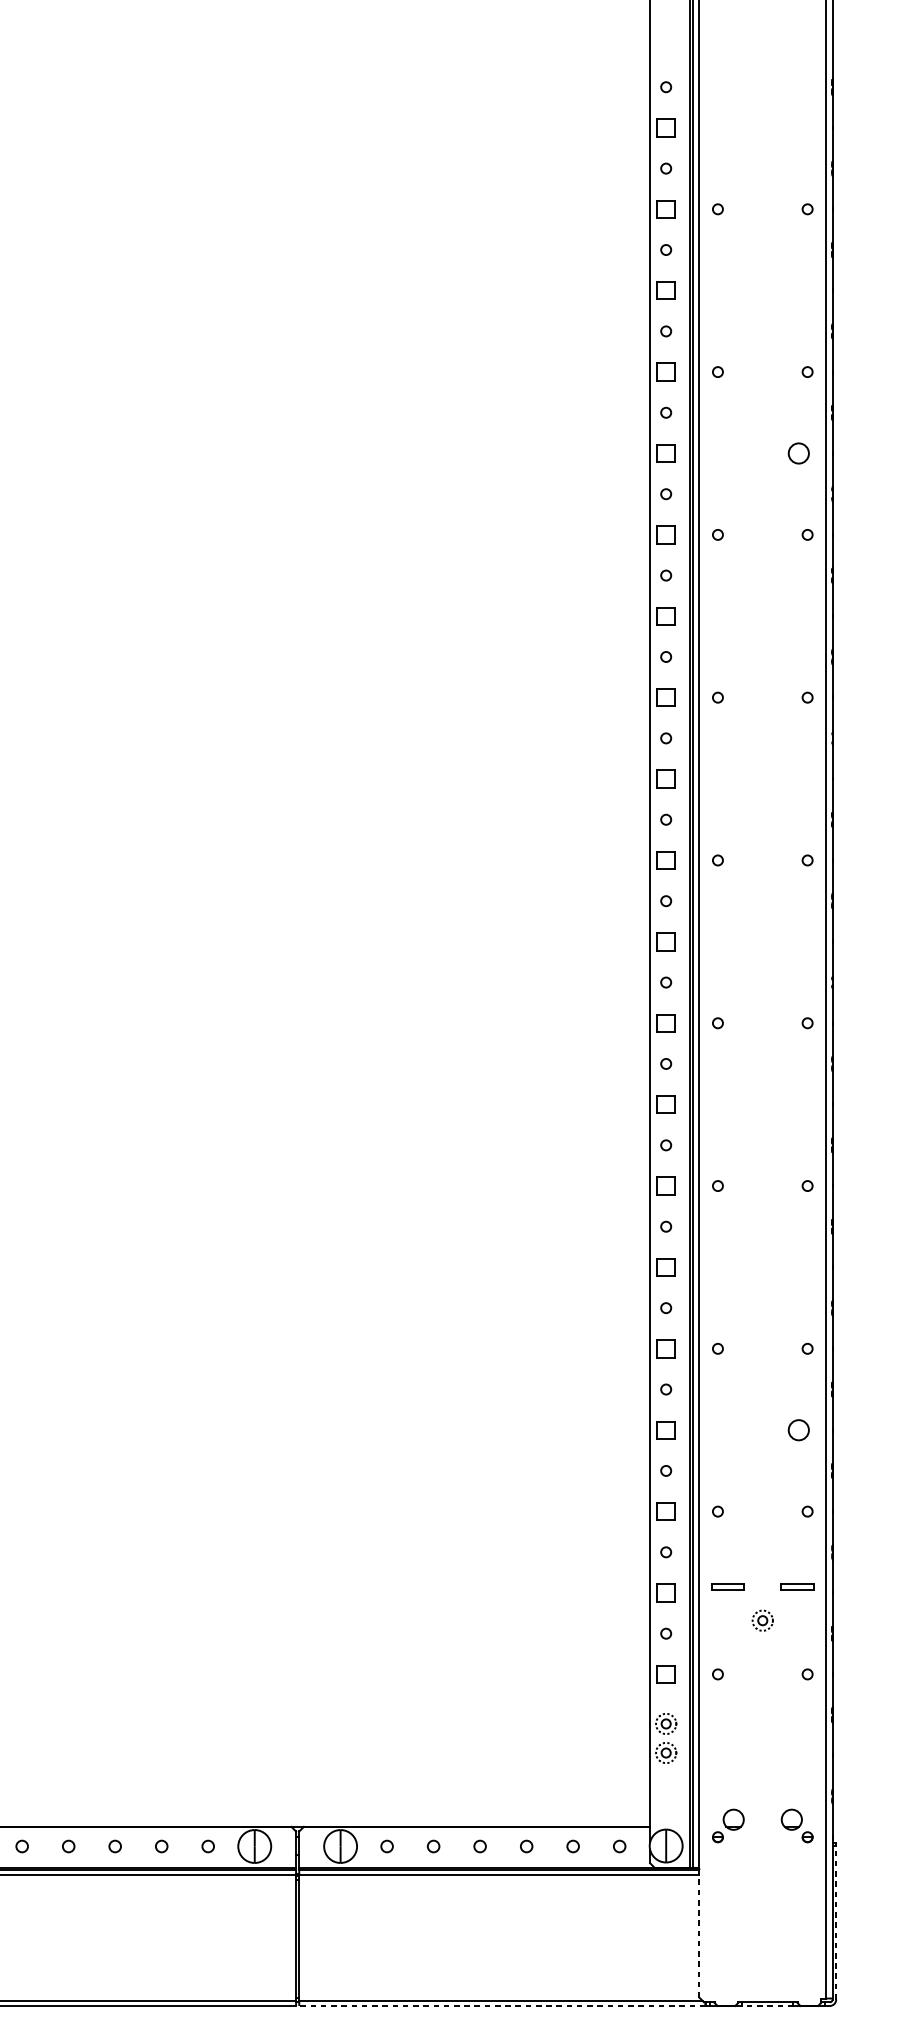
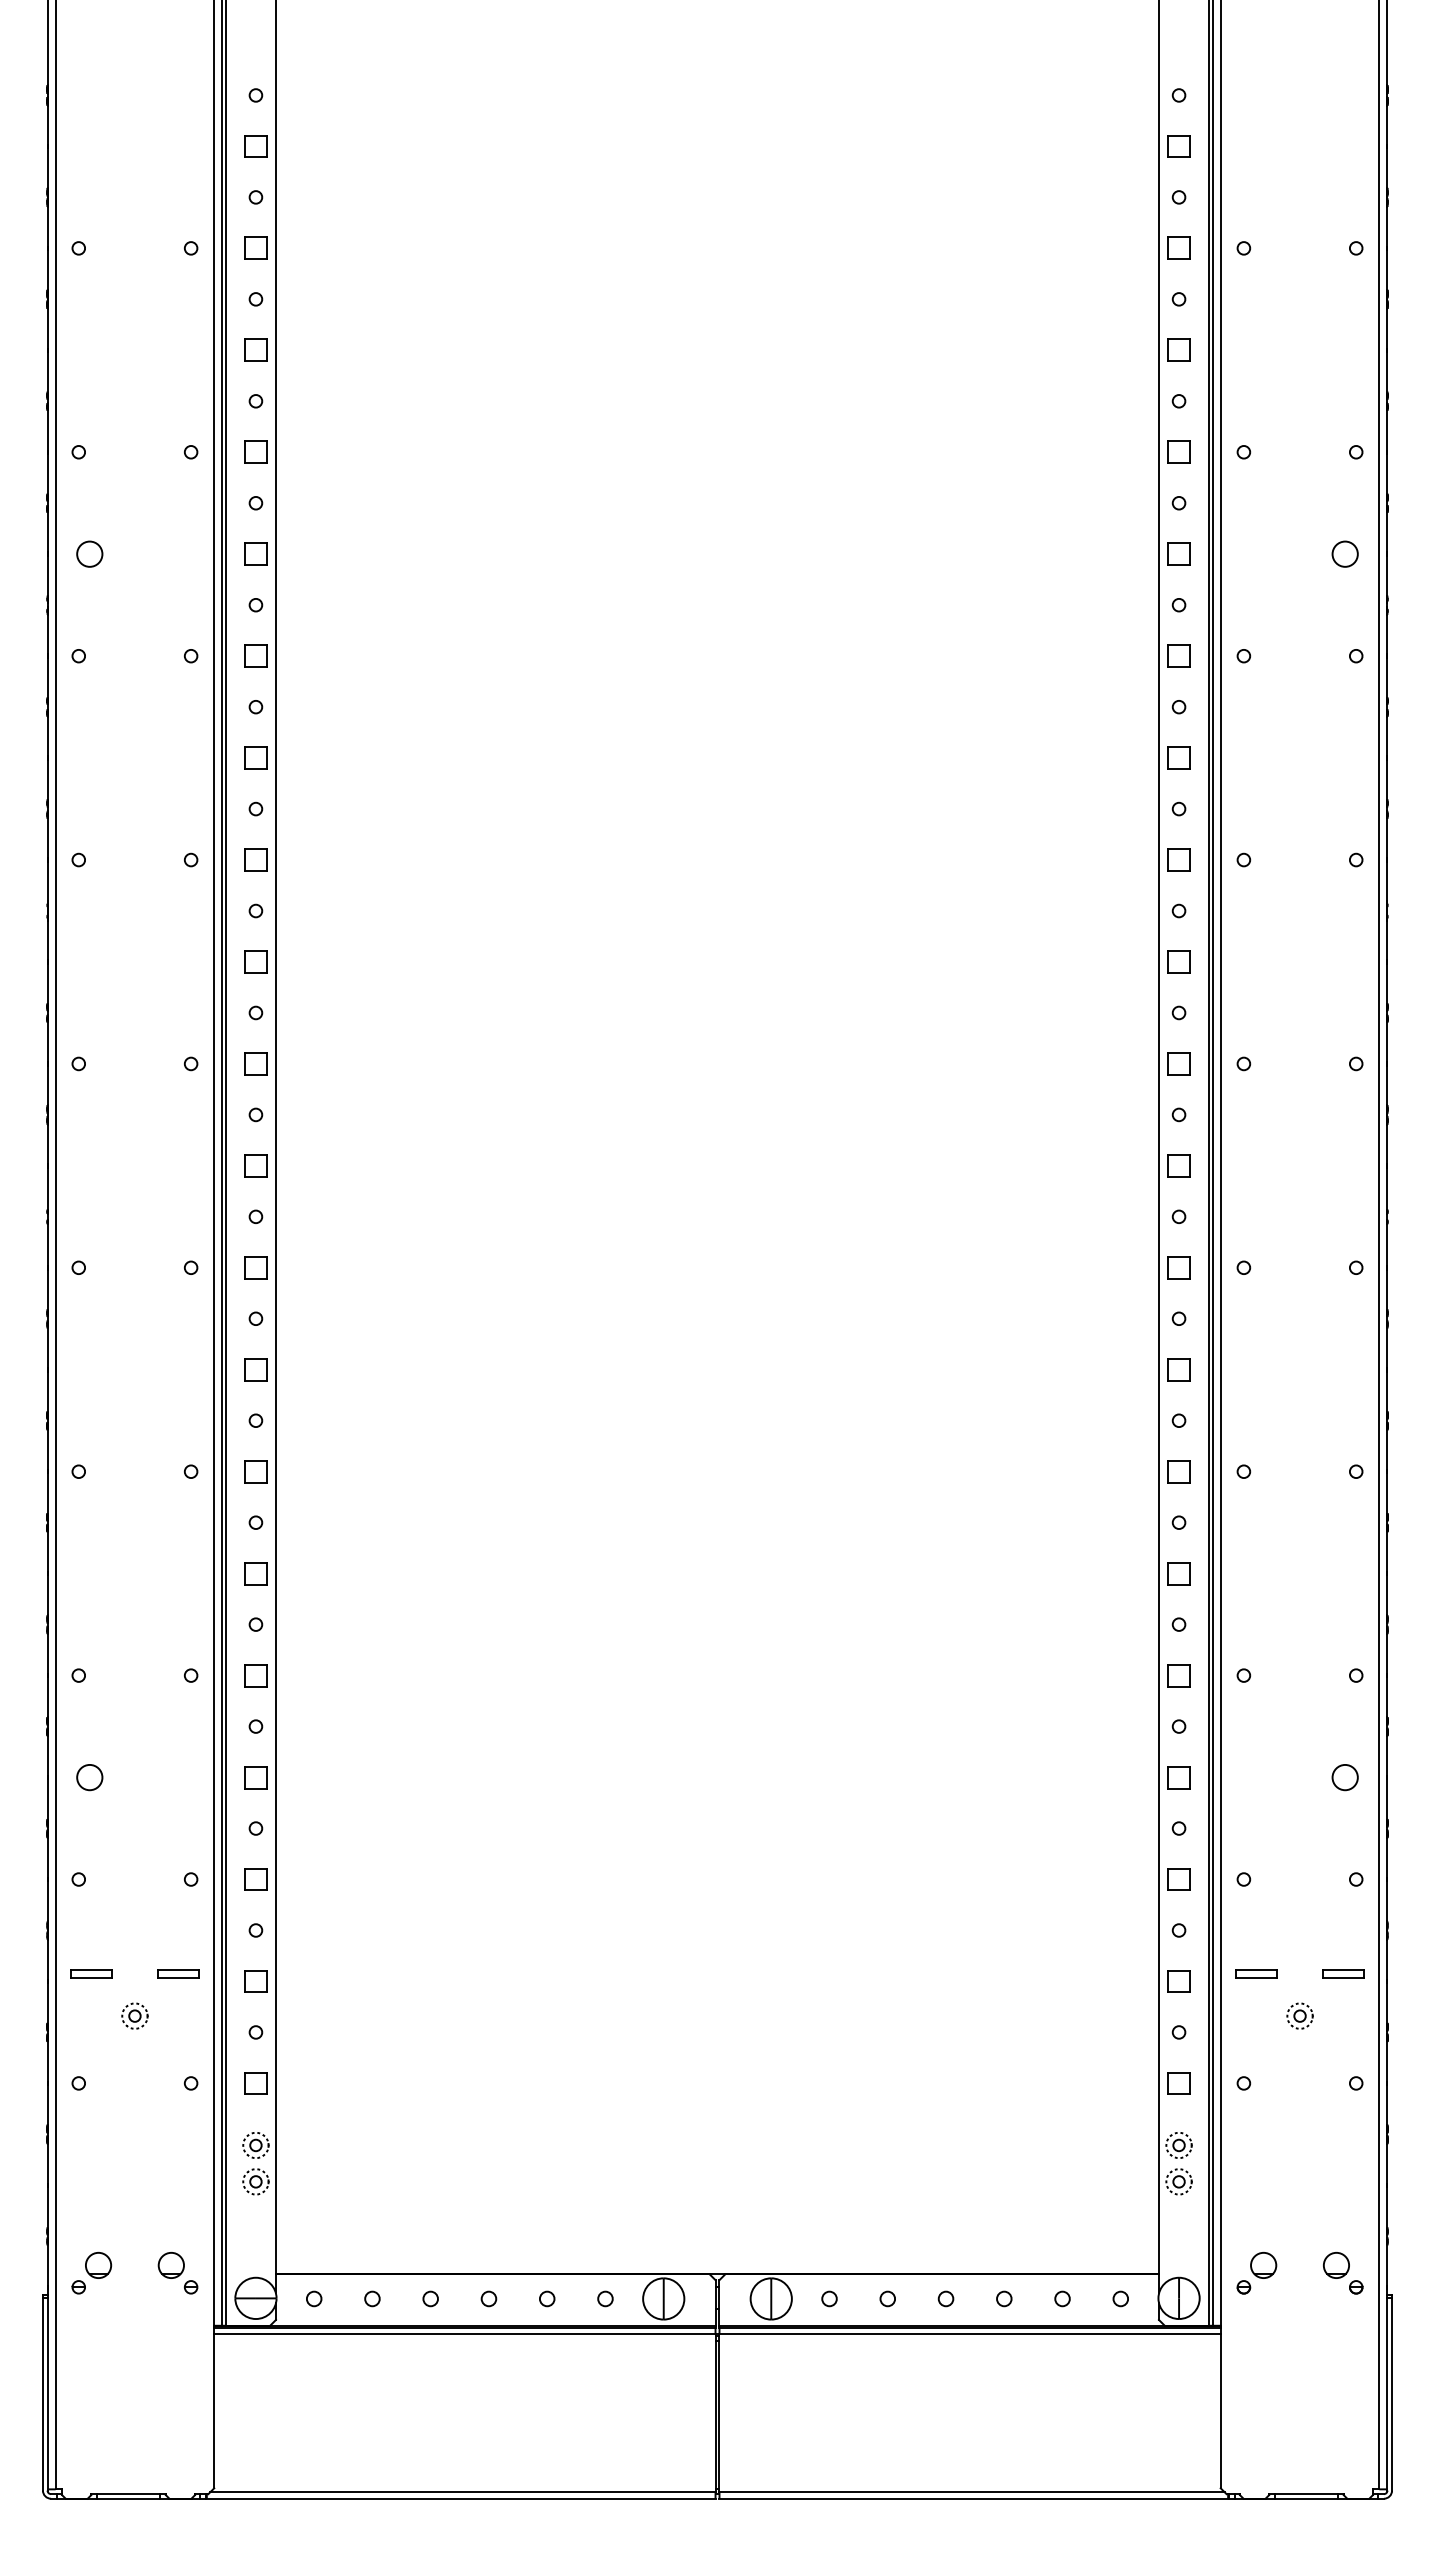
line: (835, 1921) -> (1391, 2393), dashed -> solid
line: (699, 1932) -> (1220, 2406), dashed -> solid
line: (502, 2005) -> (973, 2498), dashed -> solid
line: (767, 2005) -> (1306, 2498), dashed -> solid

